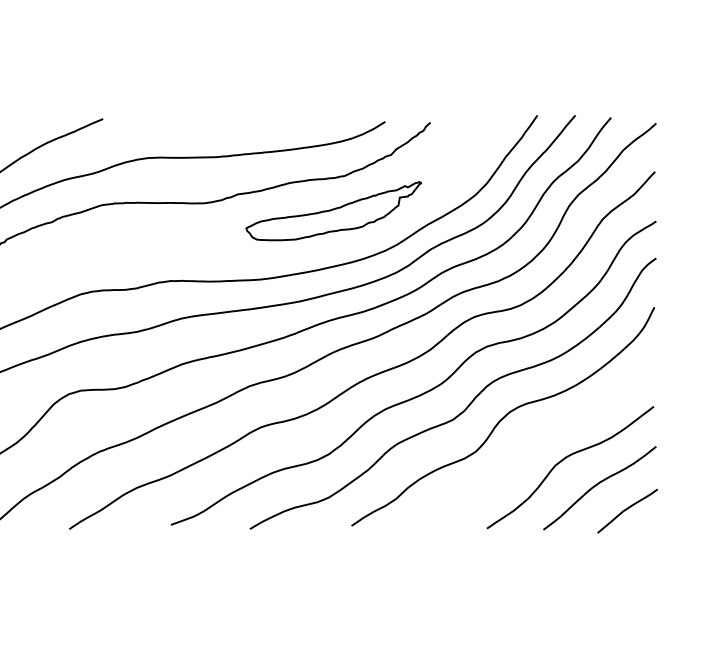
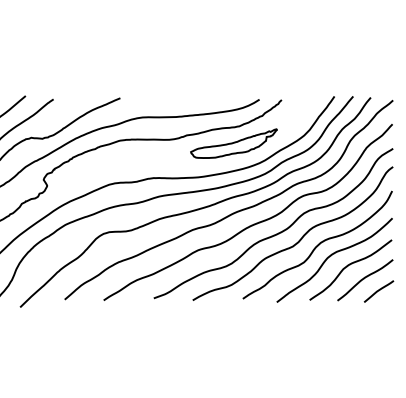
curve: (531, 440) -> (331, 256), added

